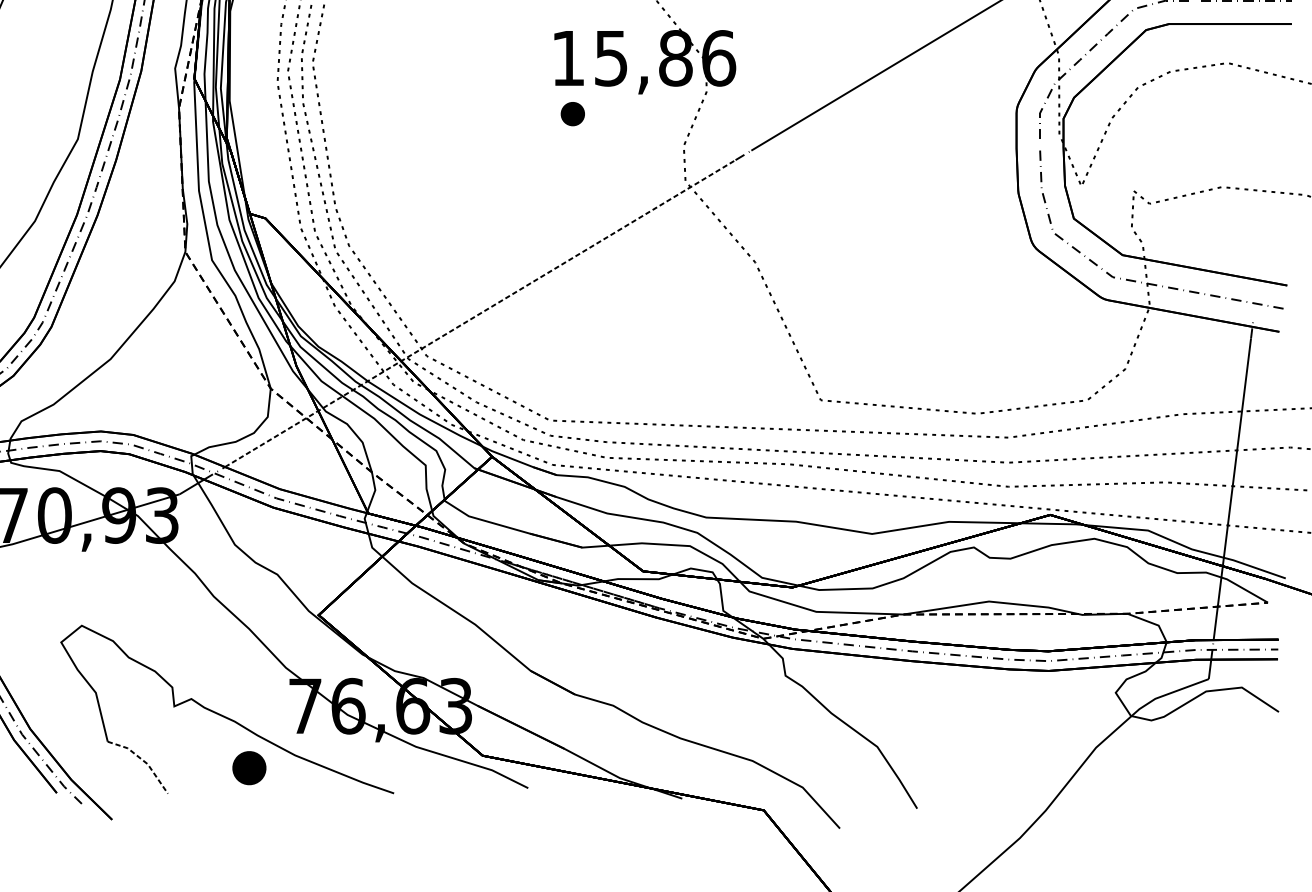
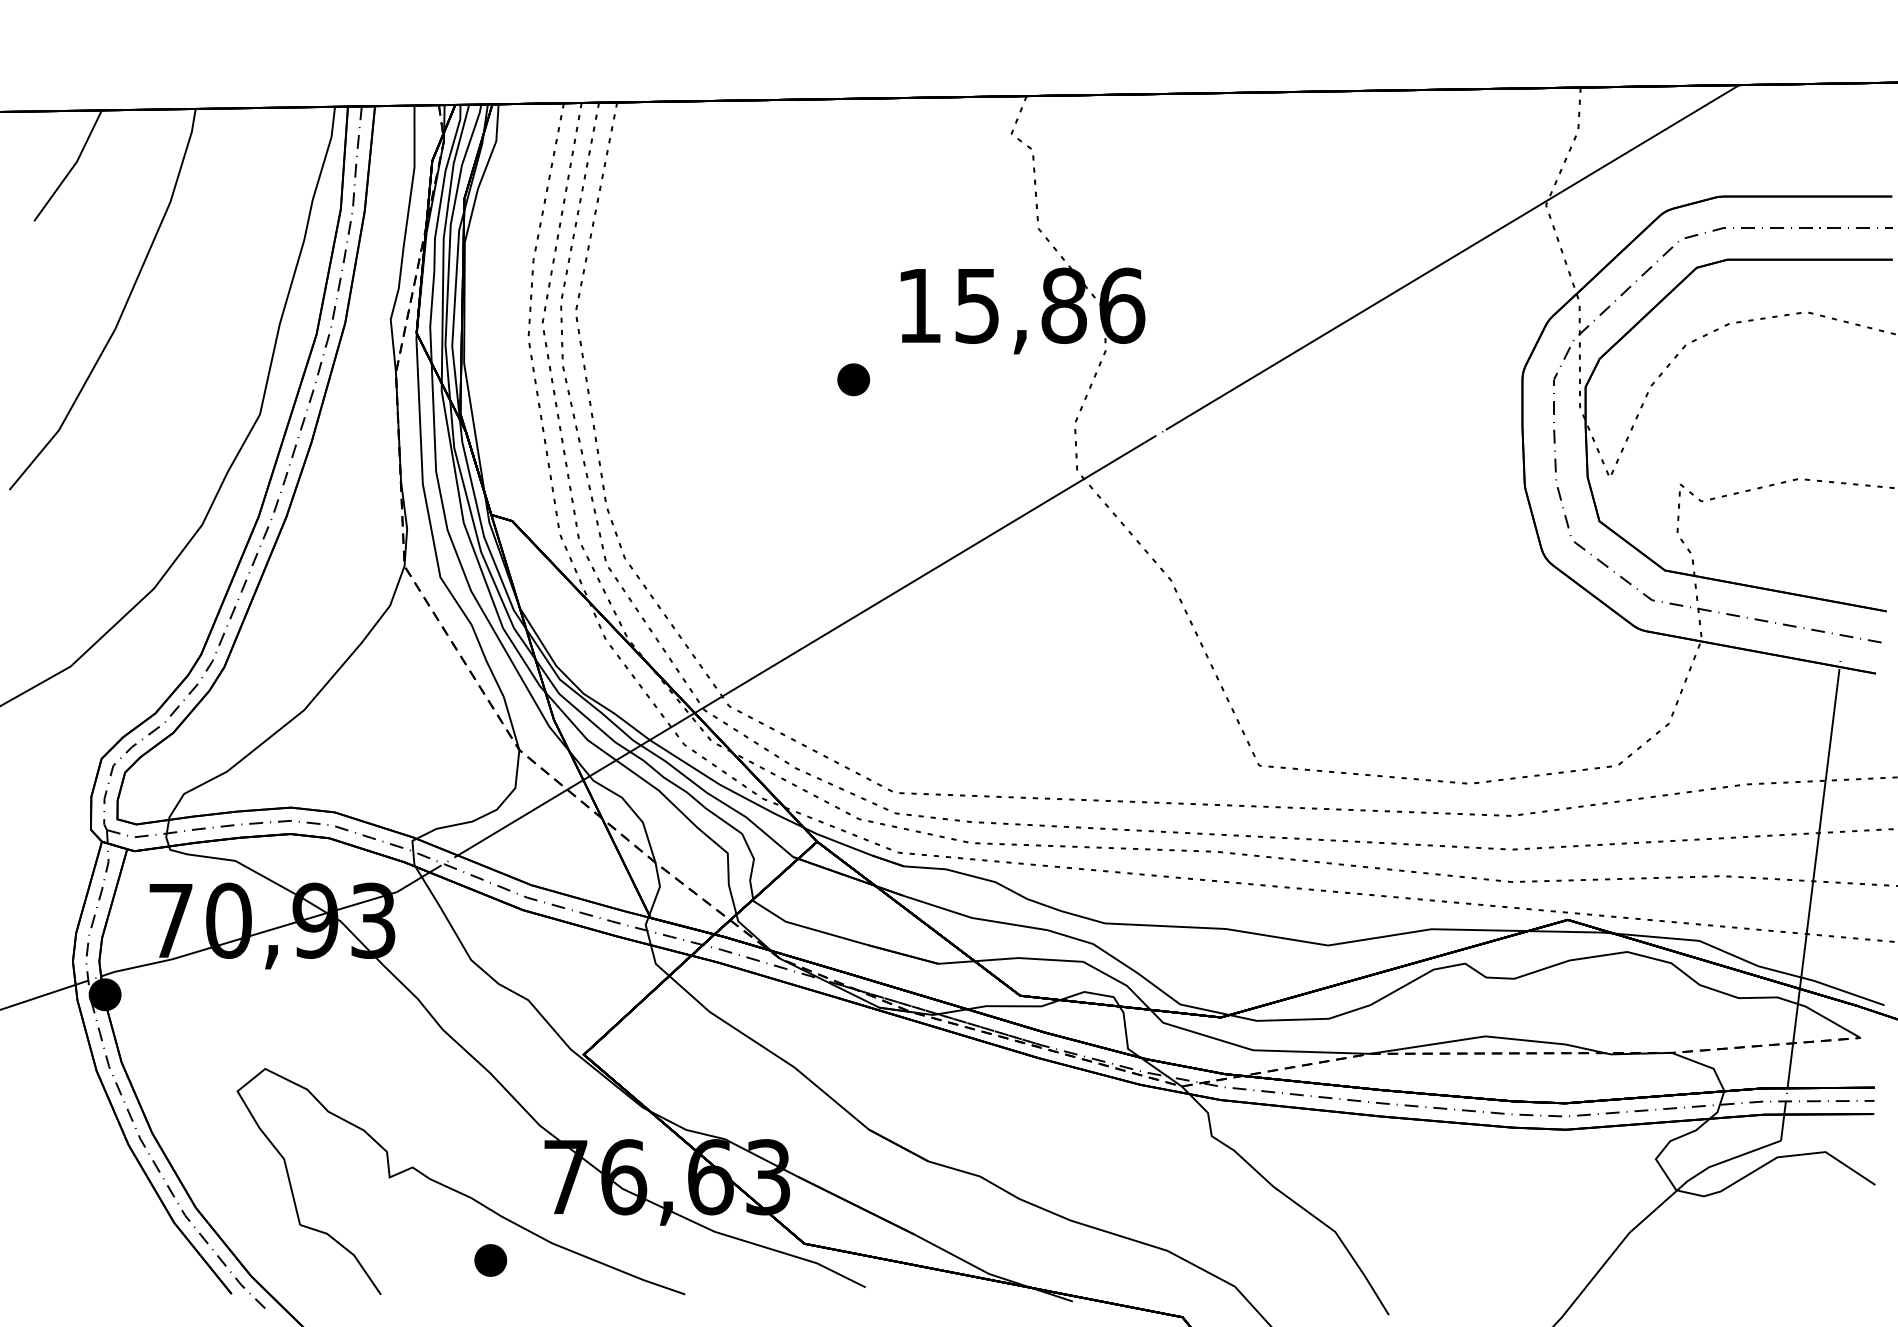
part: (572, 113) -> (853, 379), moved
line: (480, 313) -> (801, 649), dashed -> solid
line: (142, 760) -> (347, 1250), dashed -> solid
part: (249, 768) -> (490, 1260), size x0.71

